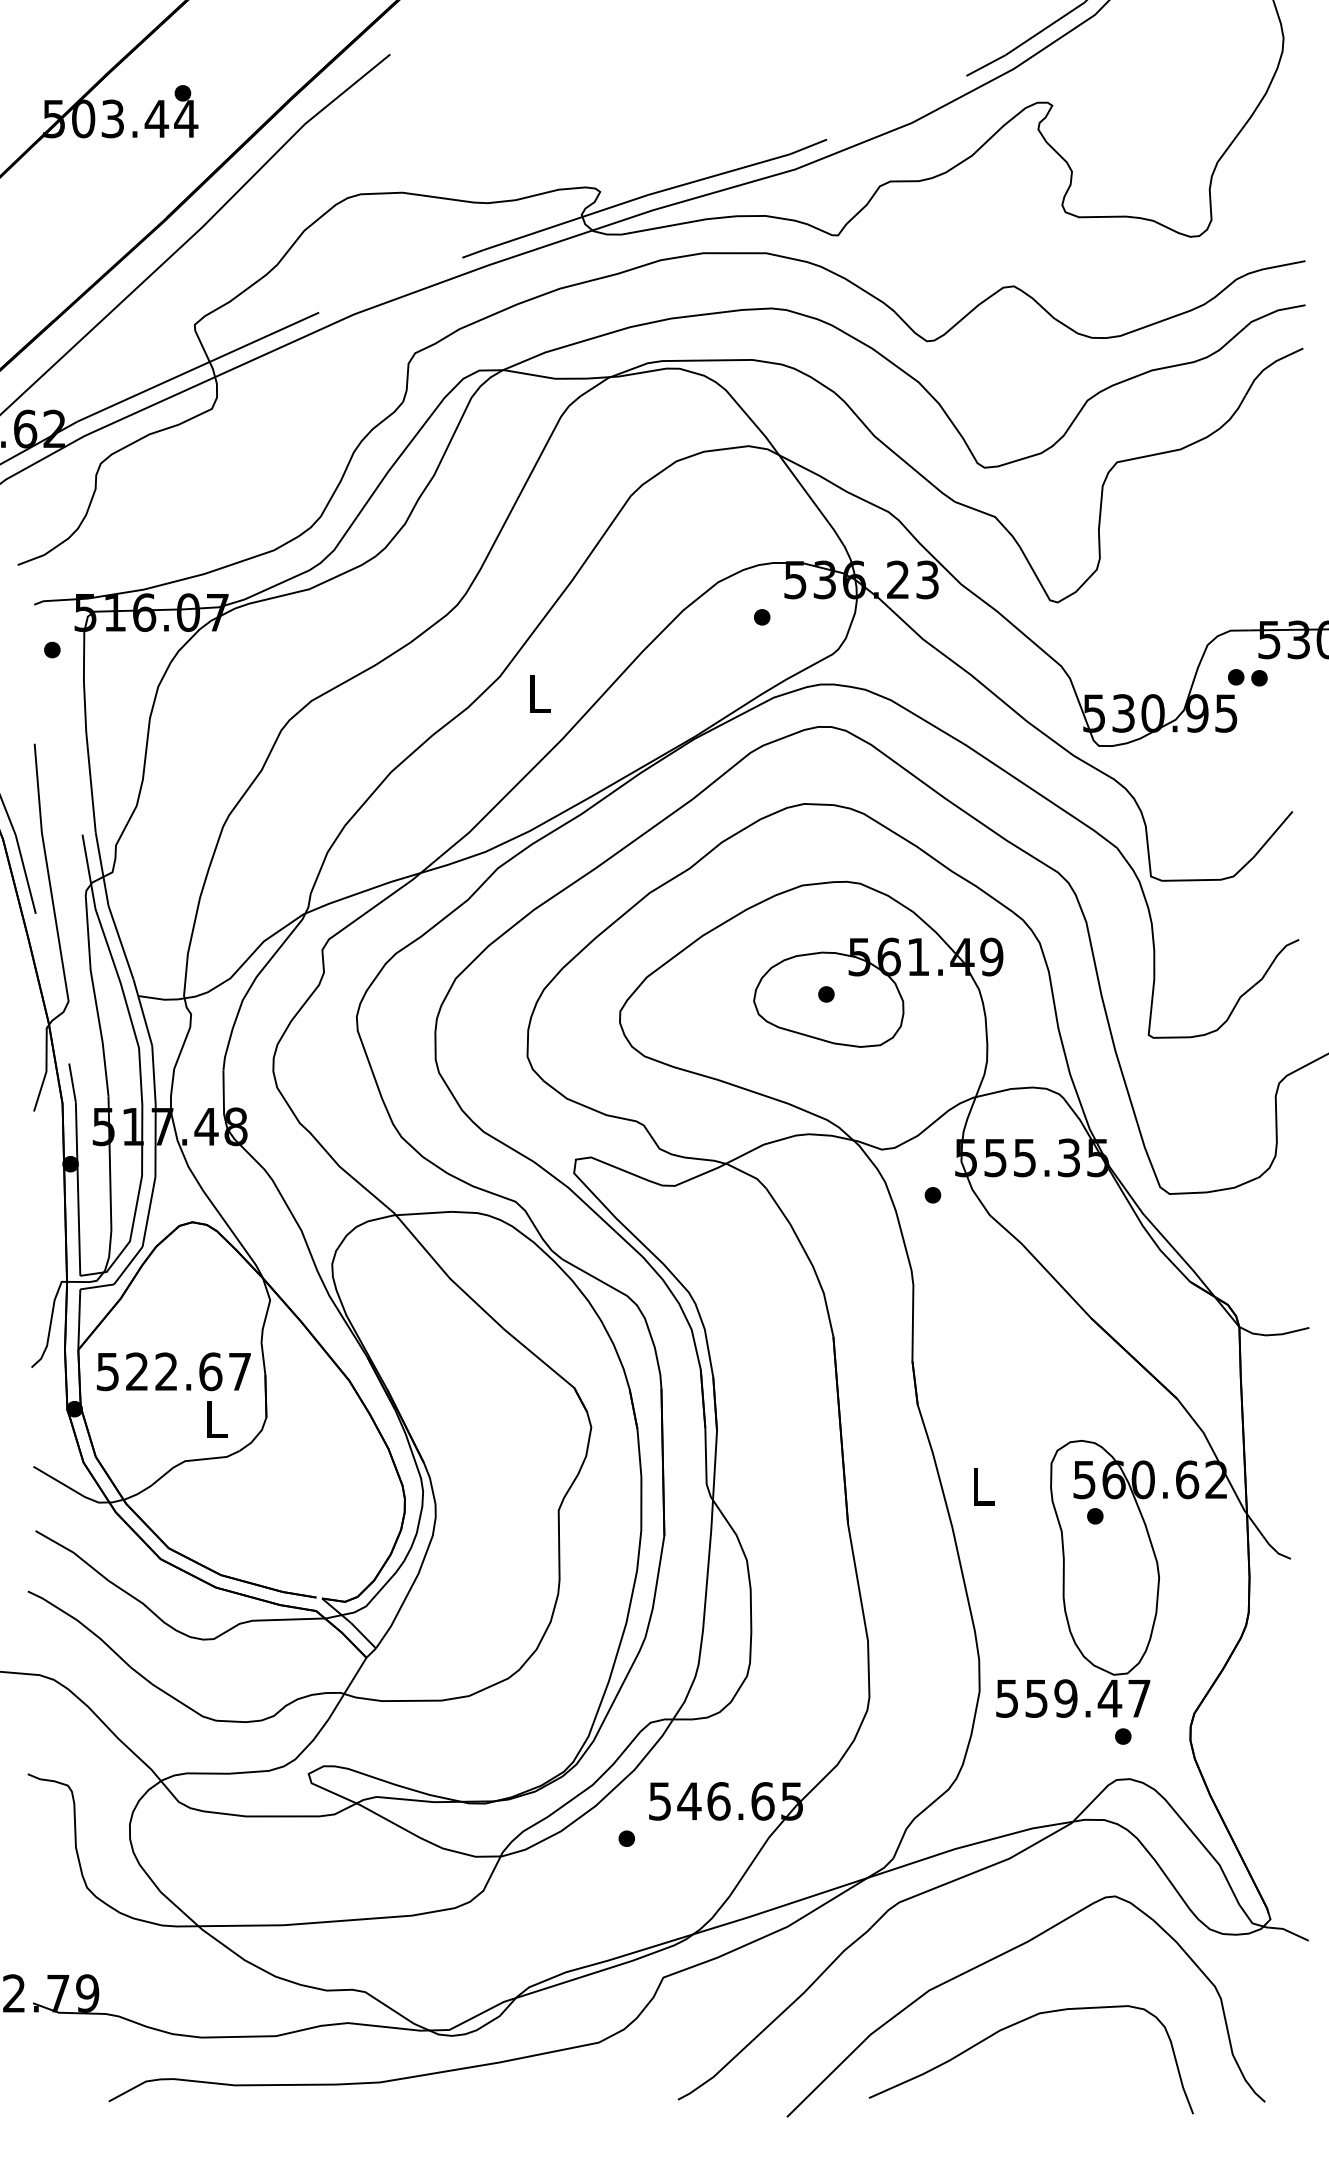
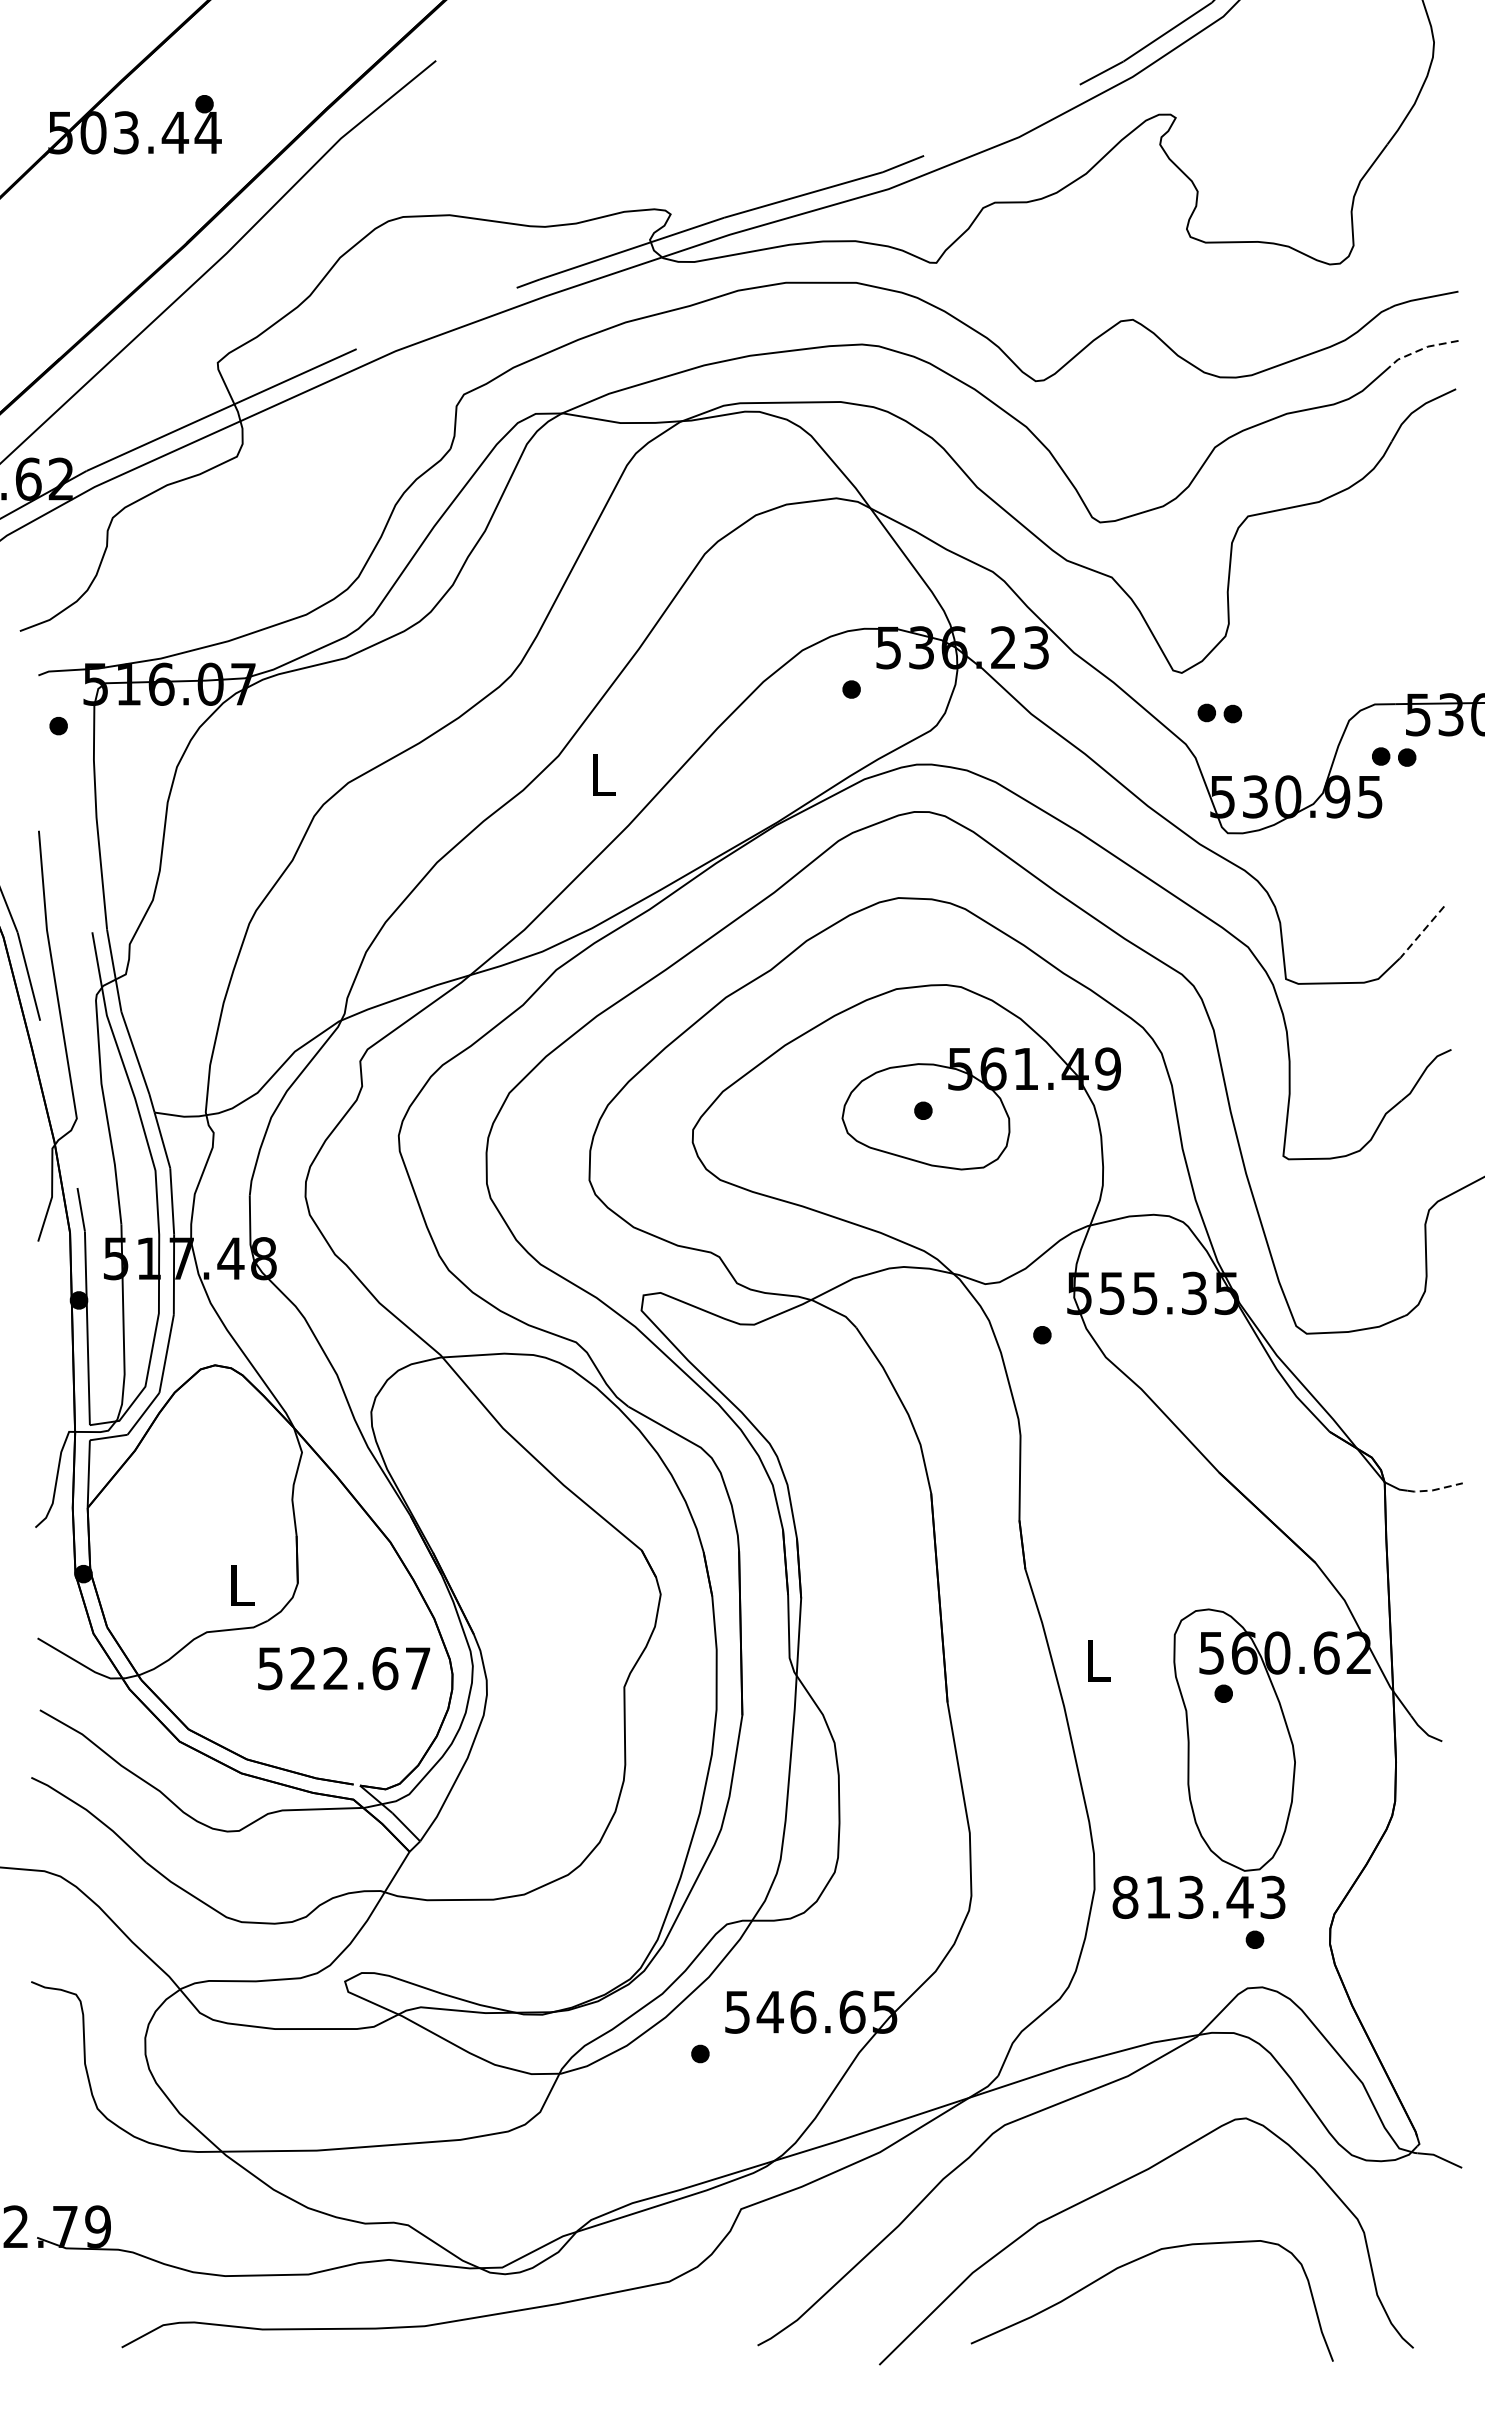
line: (1272, 312) -> (1421, 349), solid -> dashed
part: (1091, 638) -> (1219, 713), added
line: (1272, 835) -> (1421, 933), solid -> dashed
line: (1283, 1334) -> (1433, 1490), solid -> dashed
text: (173, 1371) -> (343, 1668), moved
text: (1072, 1698) -> (1198, 1897), 559.47 -> 813.43

